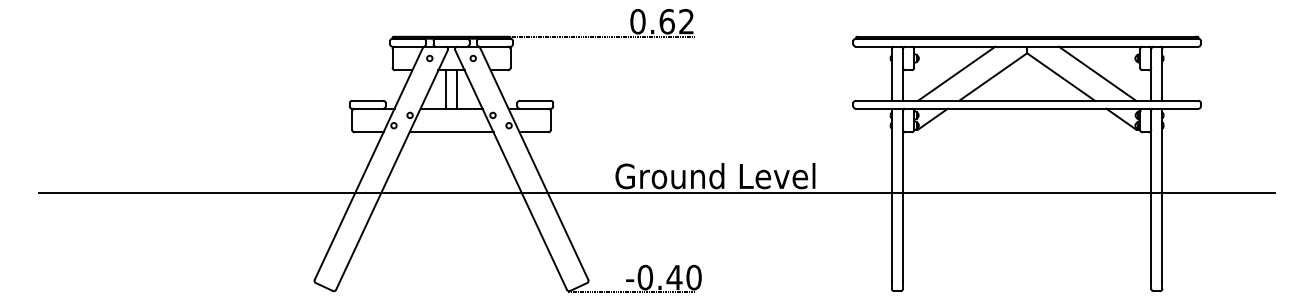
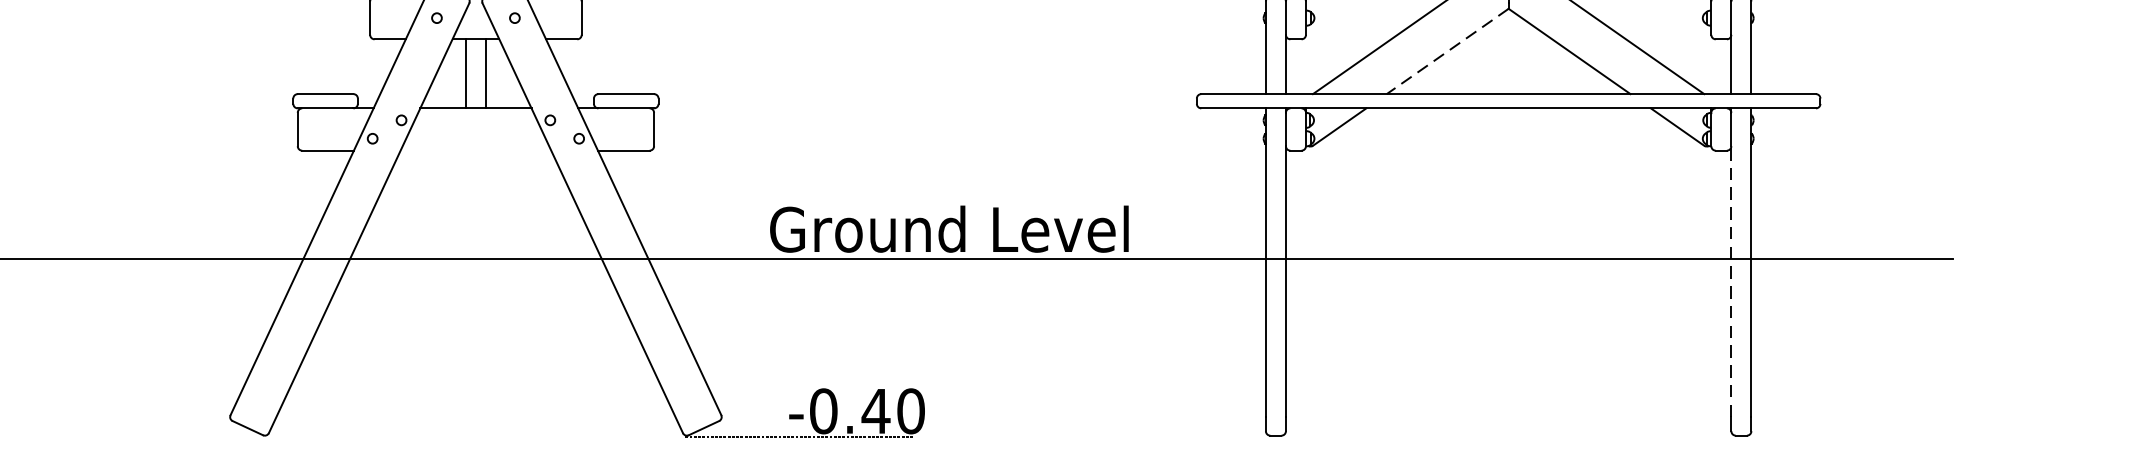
line: (992, 77) -> (1446, 52), solid -> dashed
line: (451, 132) -> (475, 150), removed
line: (1151, 204) -> (1731, 280), solid -> dashed

